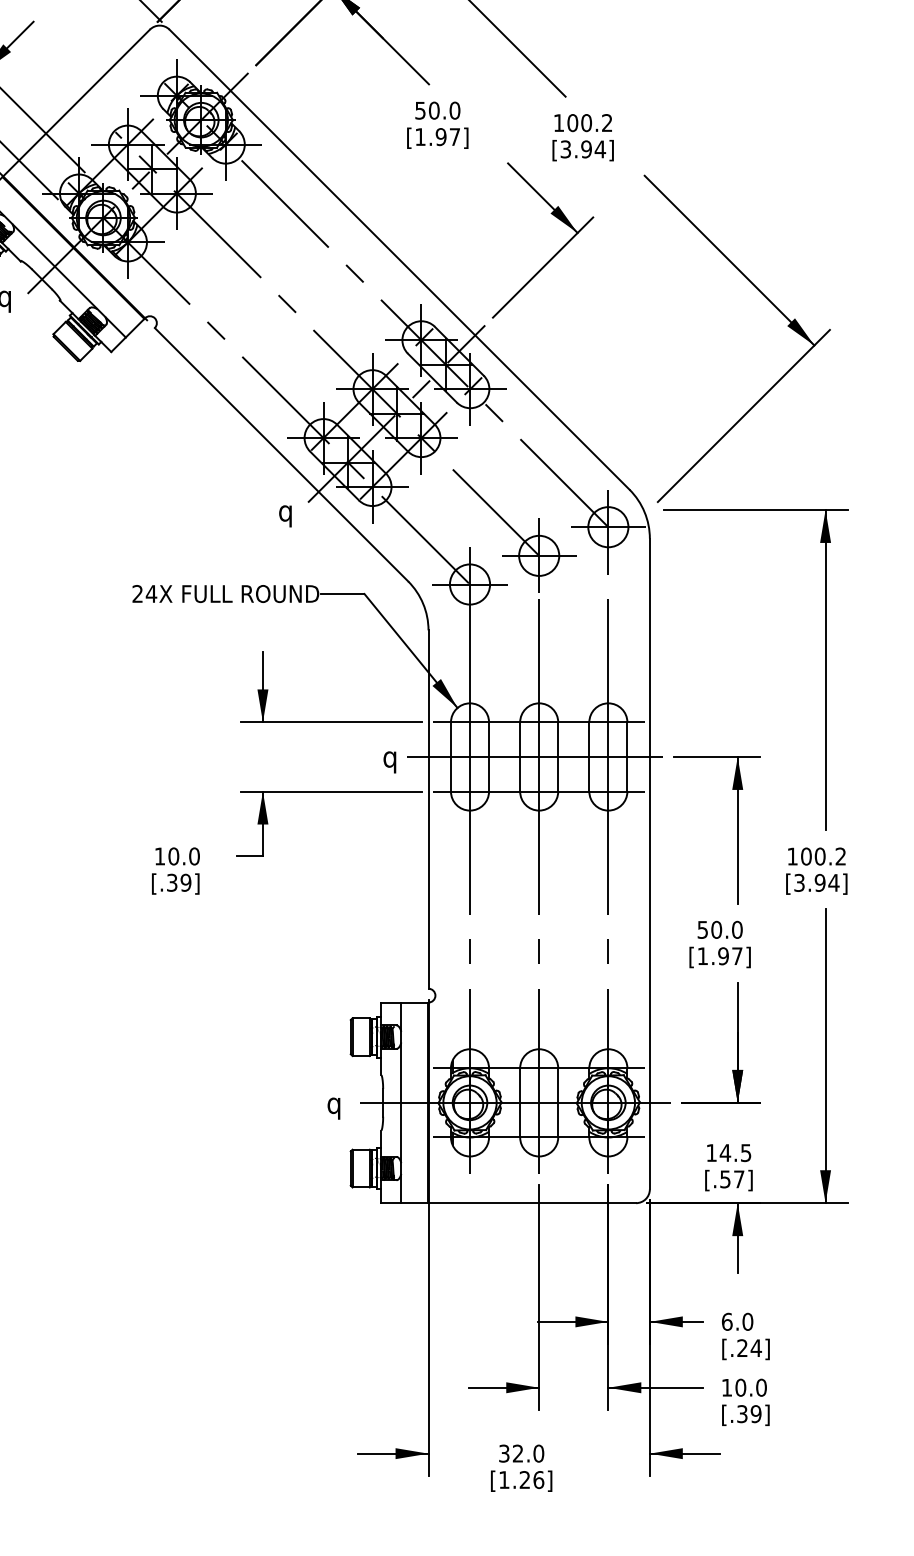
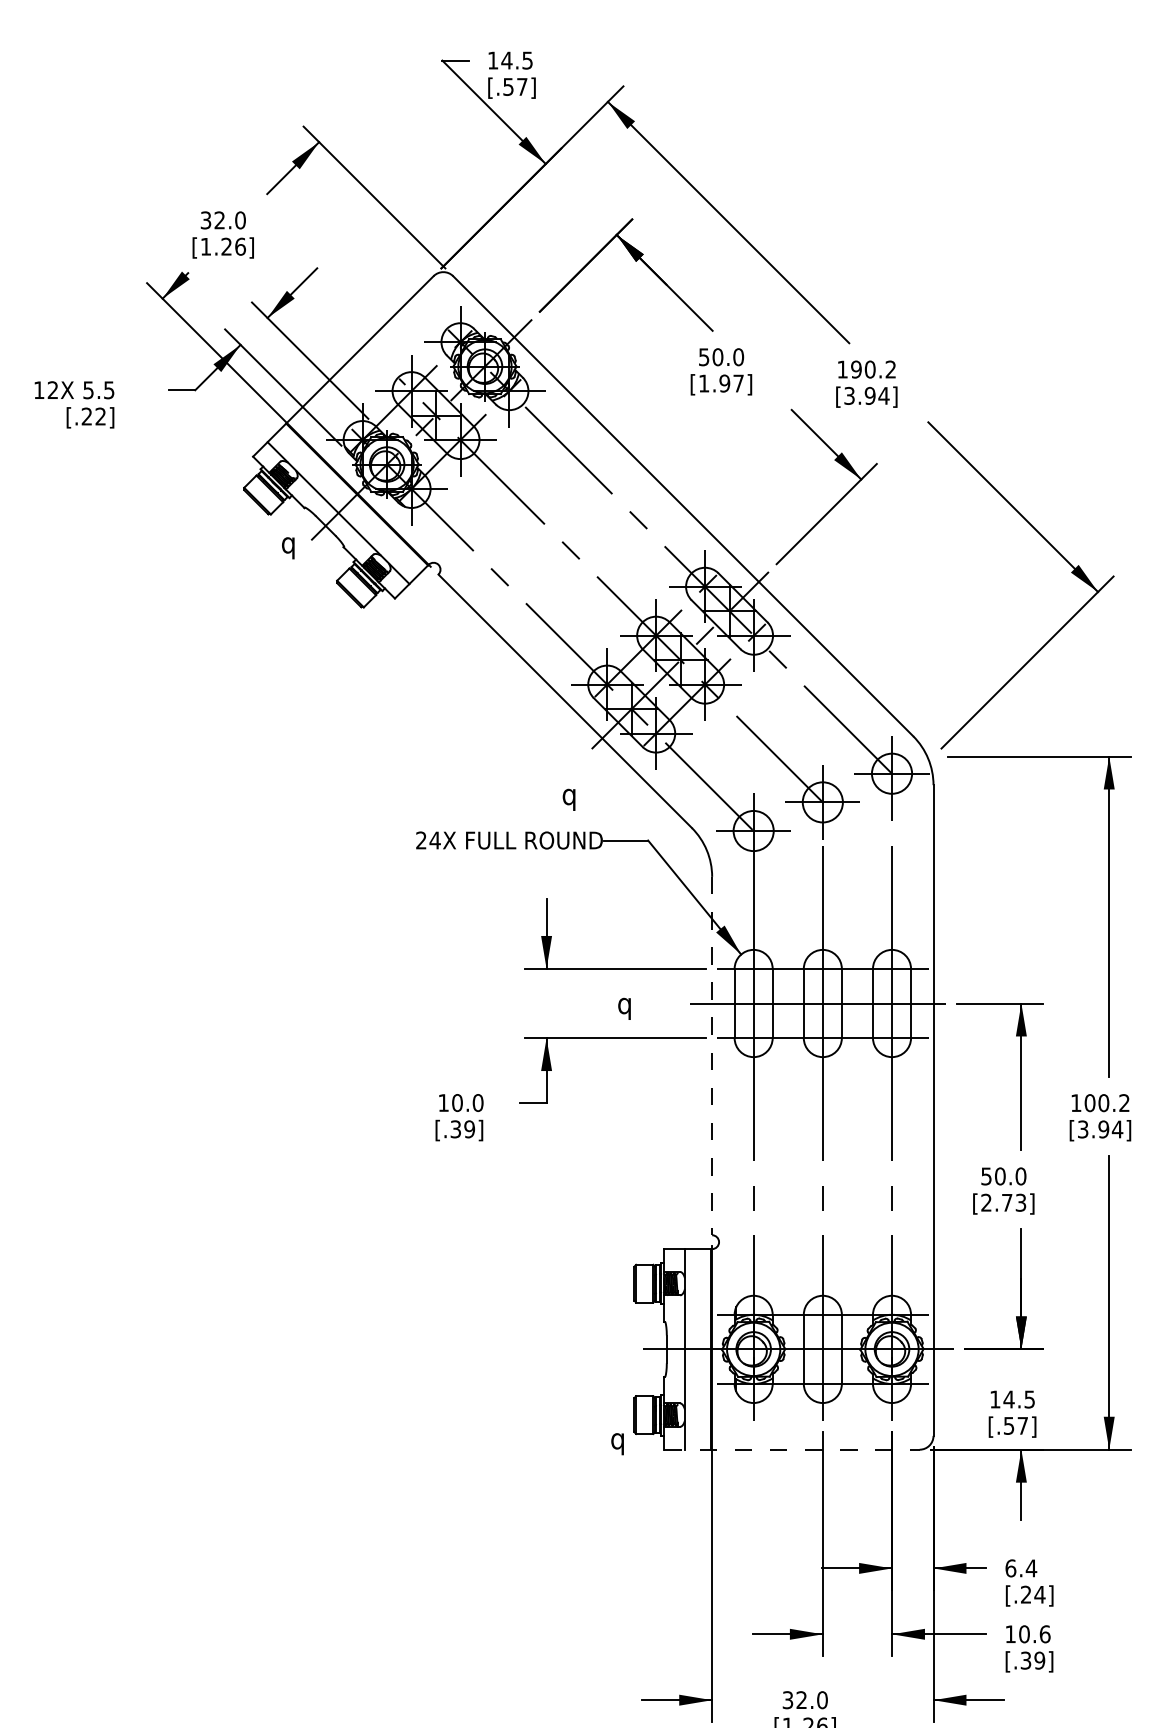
text: (572, 122) -> (856, 369), 100.2 -> 190.2
text: (284, 515) -> (568, 799), moved
text: (389, 761) -> (624, 1008), moved
line: (428, 809) -> (712, 1056), solid -> dashed
text: (719, 955) -> (1003, 1202), [1.97] -> [2.73]
text: (333, 1108) -> (617, 1444), moved
line: (508, 1202) -> (792, 1449), solid -> dashed
text: (747, 1321) -> (1031, 1568), 6.0 -> 6.4
text: (760, 1387) -> (1044, 1634), 10.0 -> 10.6

